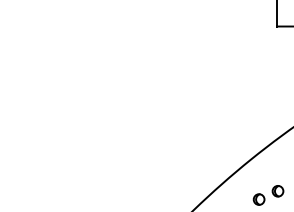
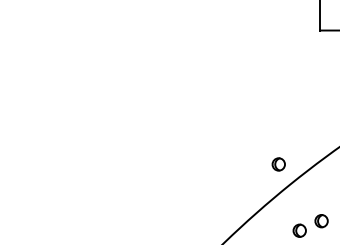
part: (240, 142) -> (278, 164), added

